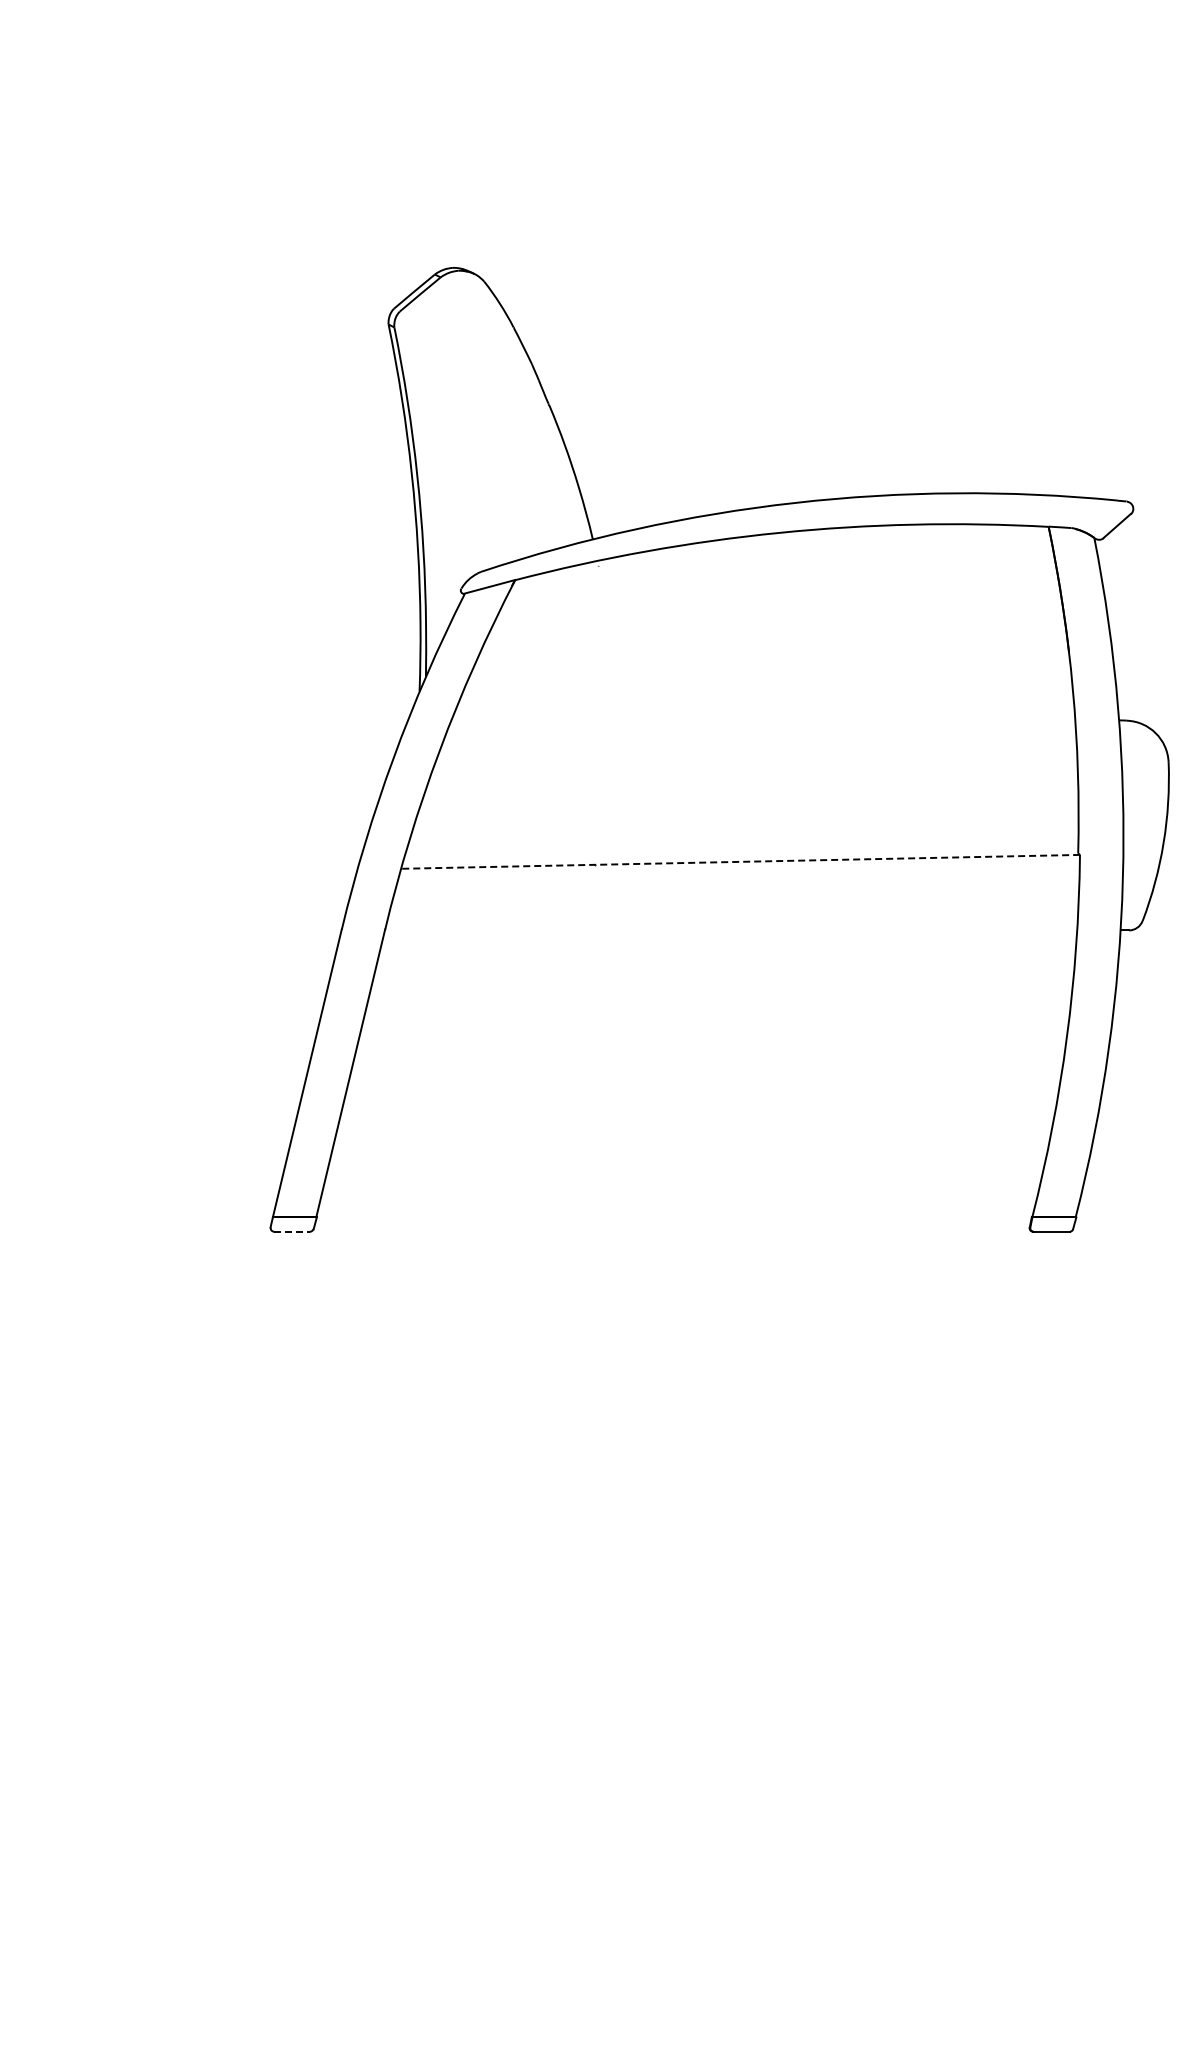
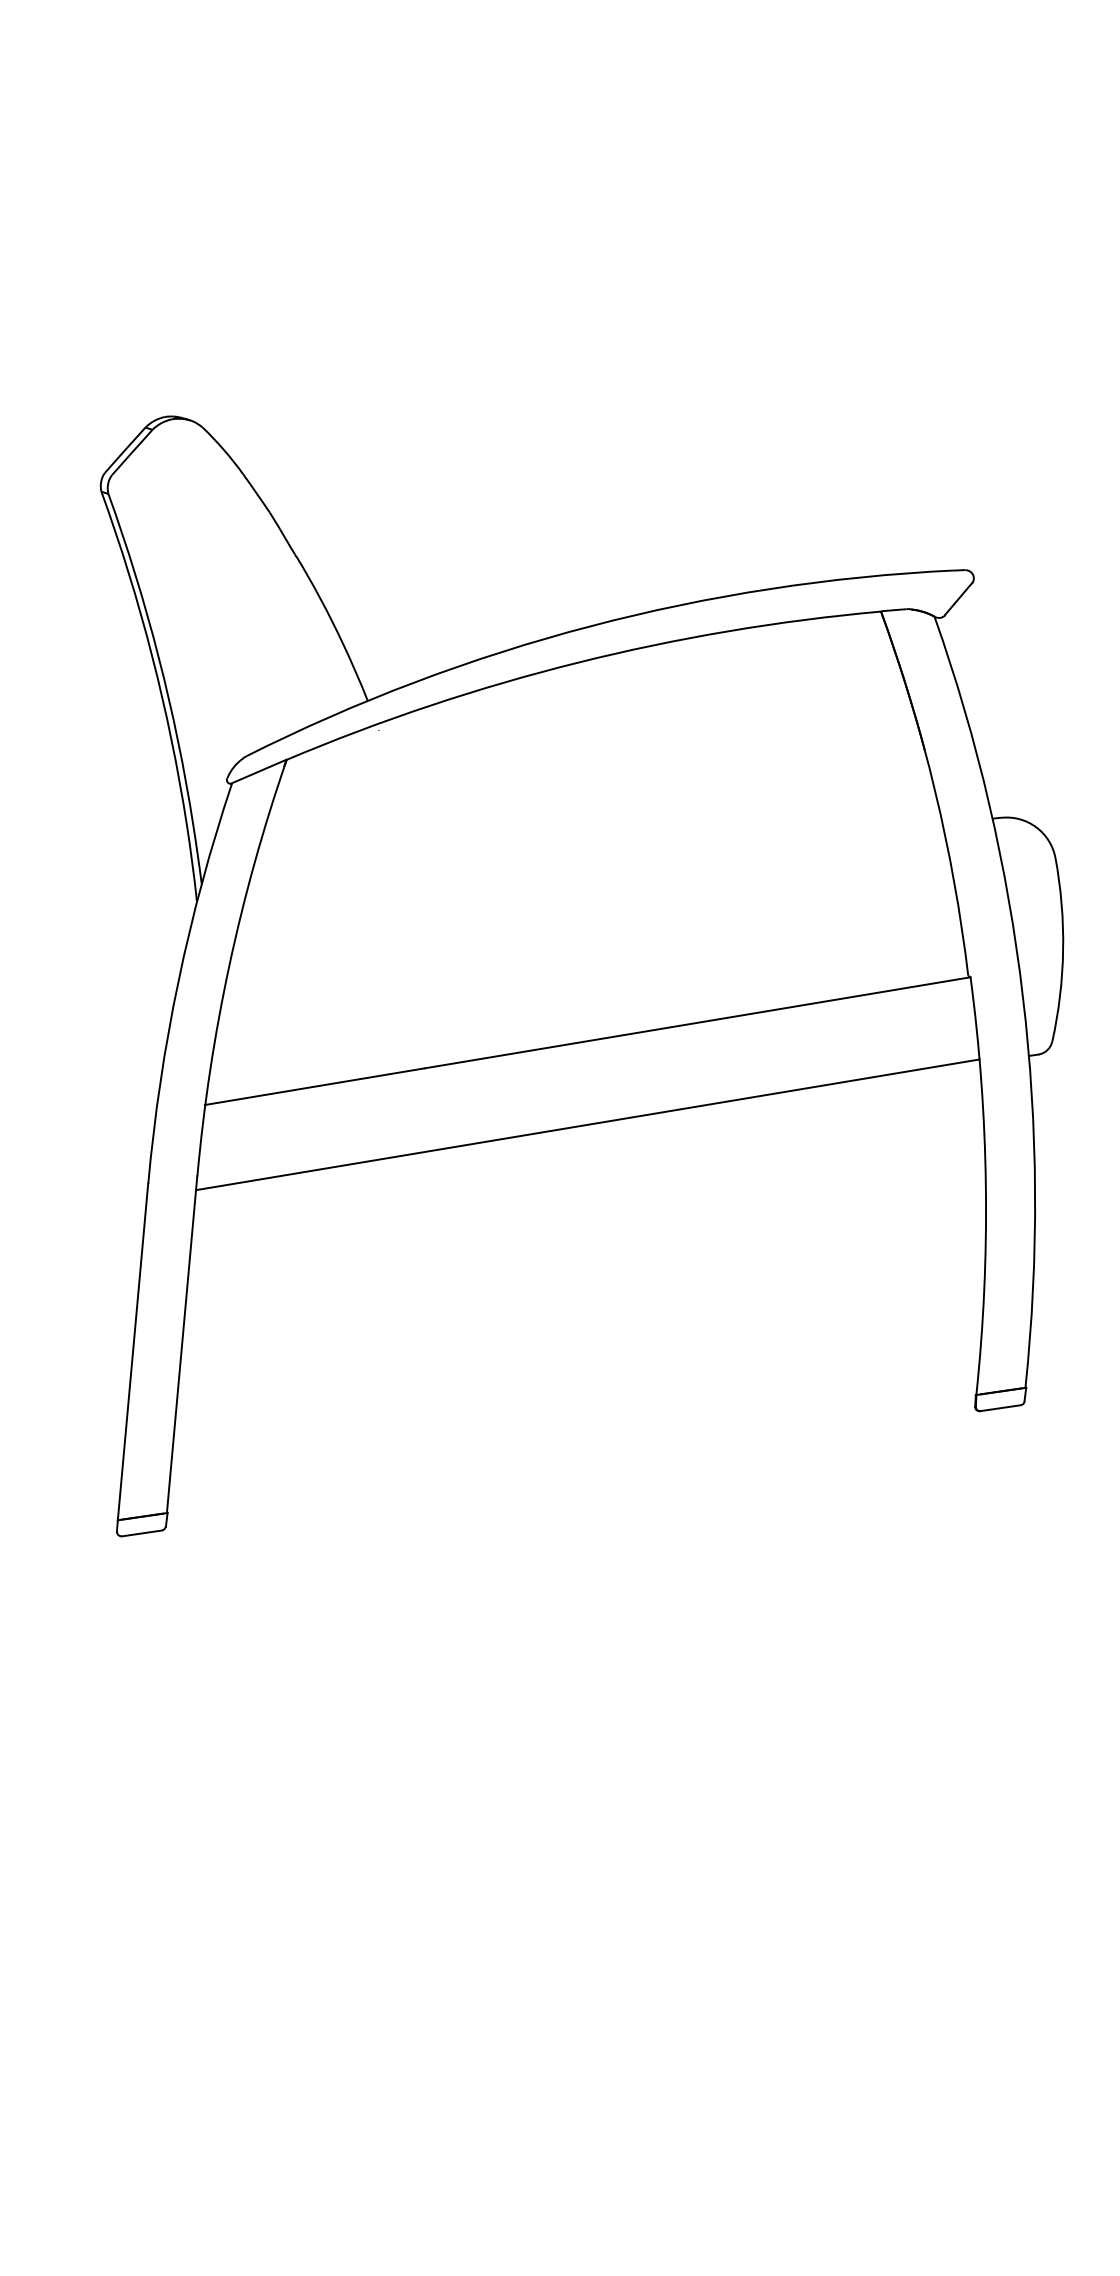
line: (740, 861) -> (587, 1040), dashed -> solid
line: (729, 934) -> (587, 1125), added
line: (292, 1231) -> (142, 1532), dashed -> solid

